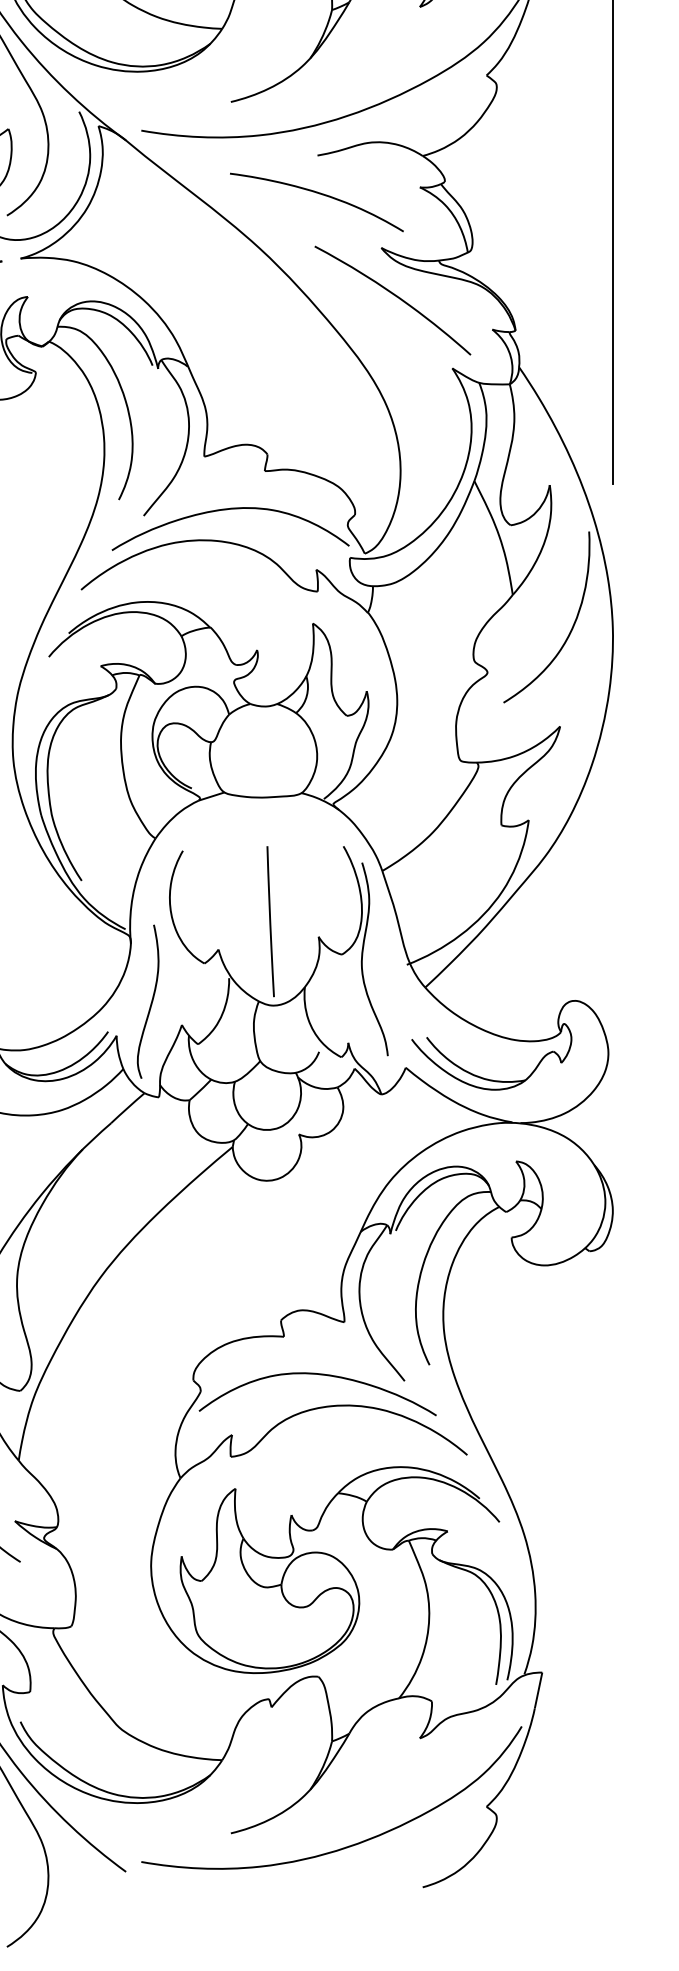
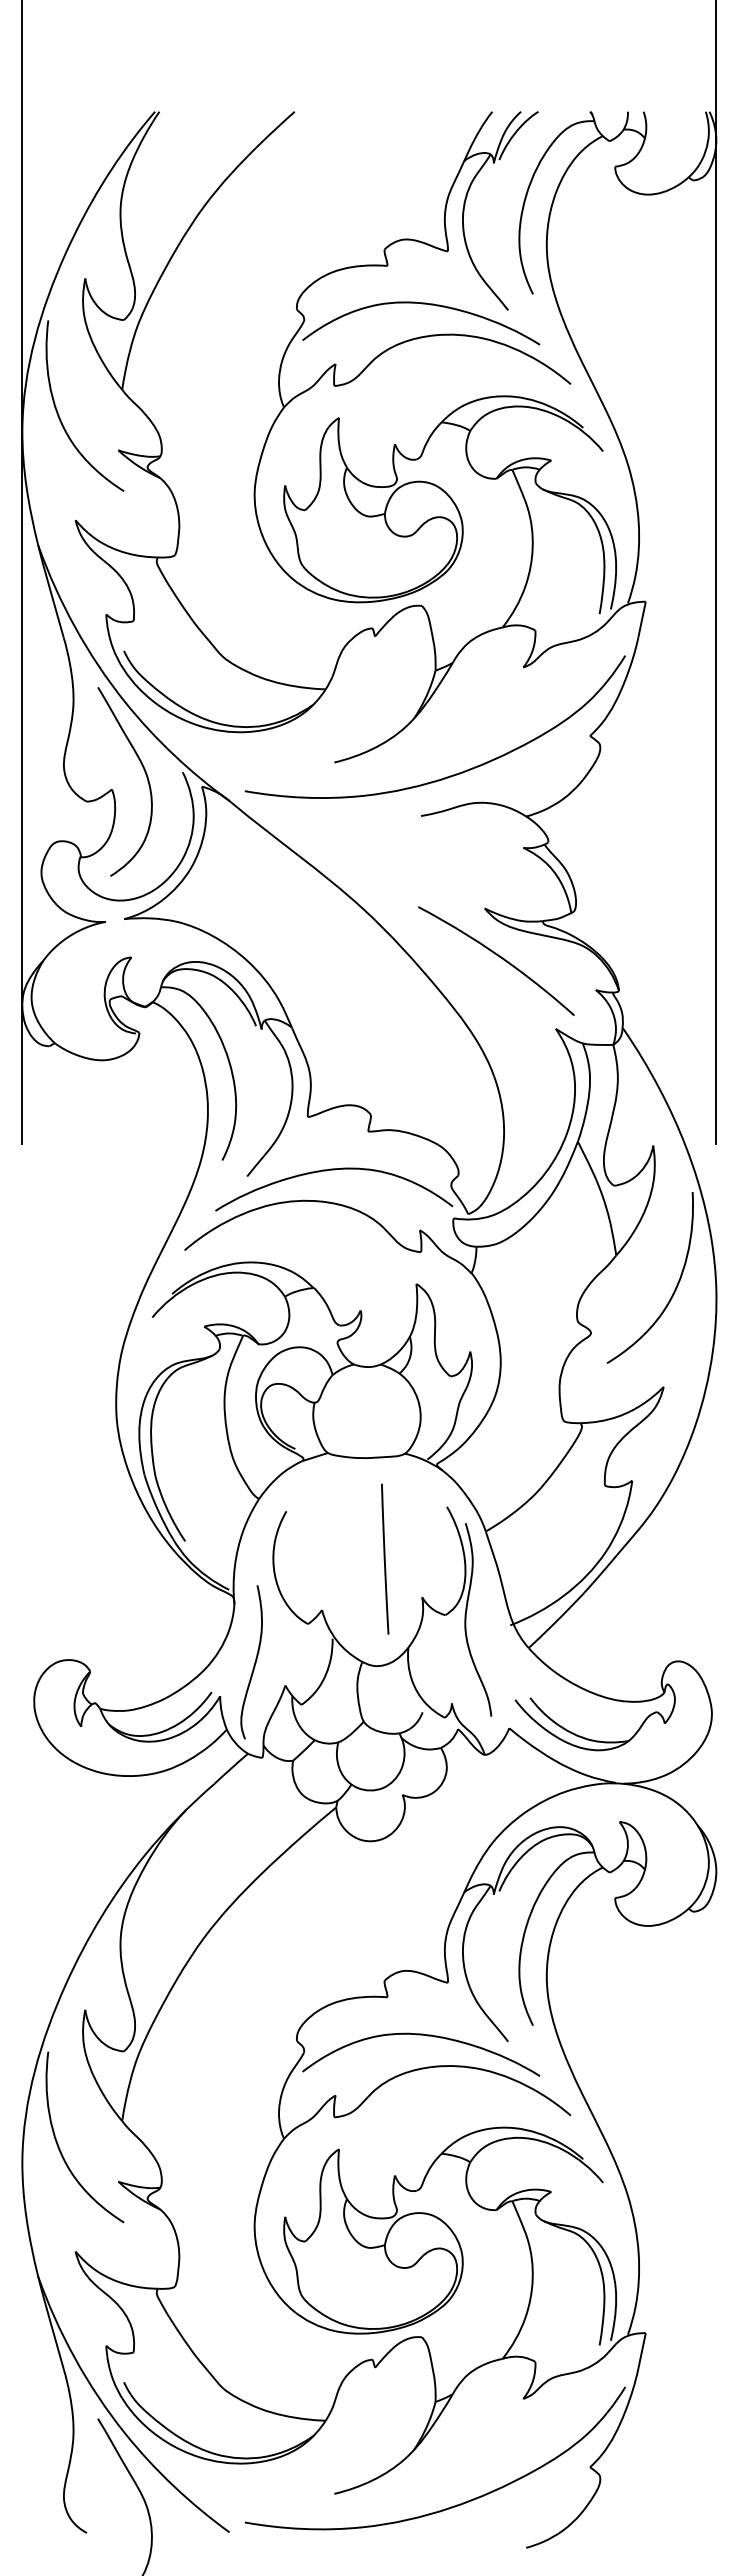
curve: (318, 193) -> (421, 854), removed
line: (271, 920) -> (385, 1558), moved

